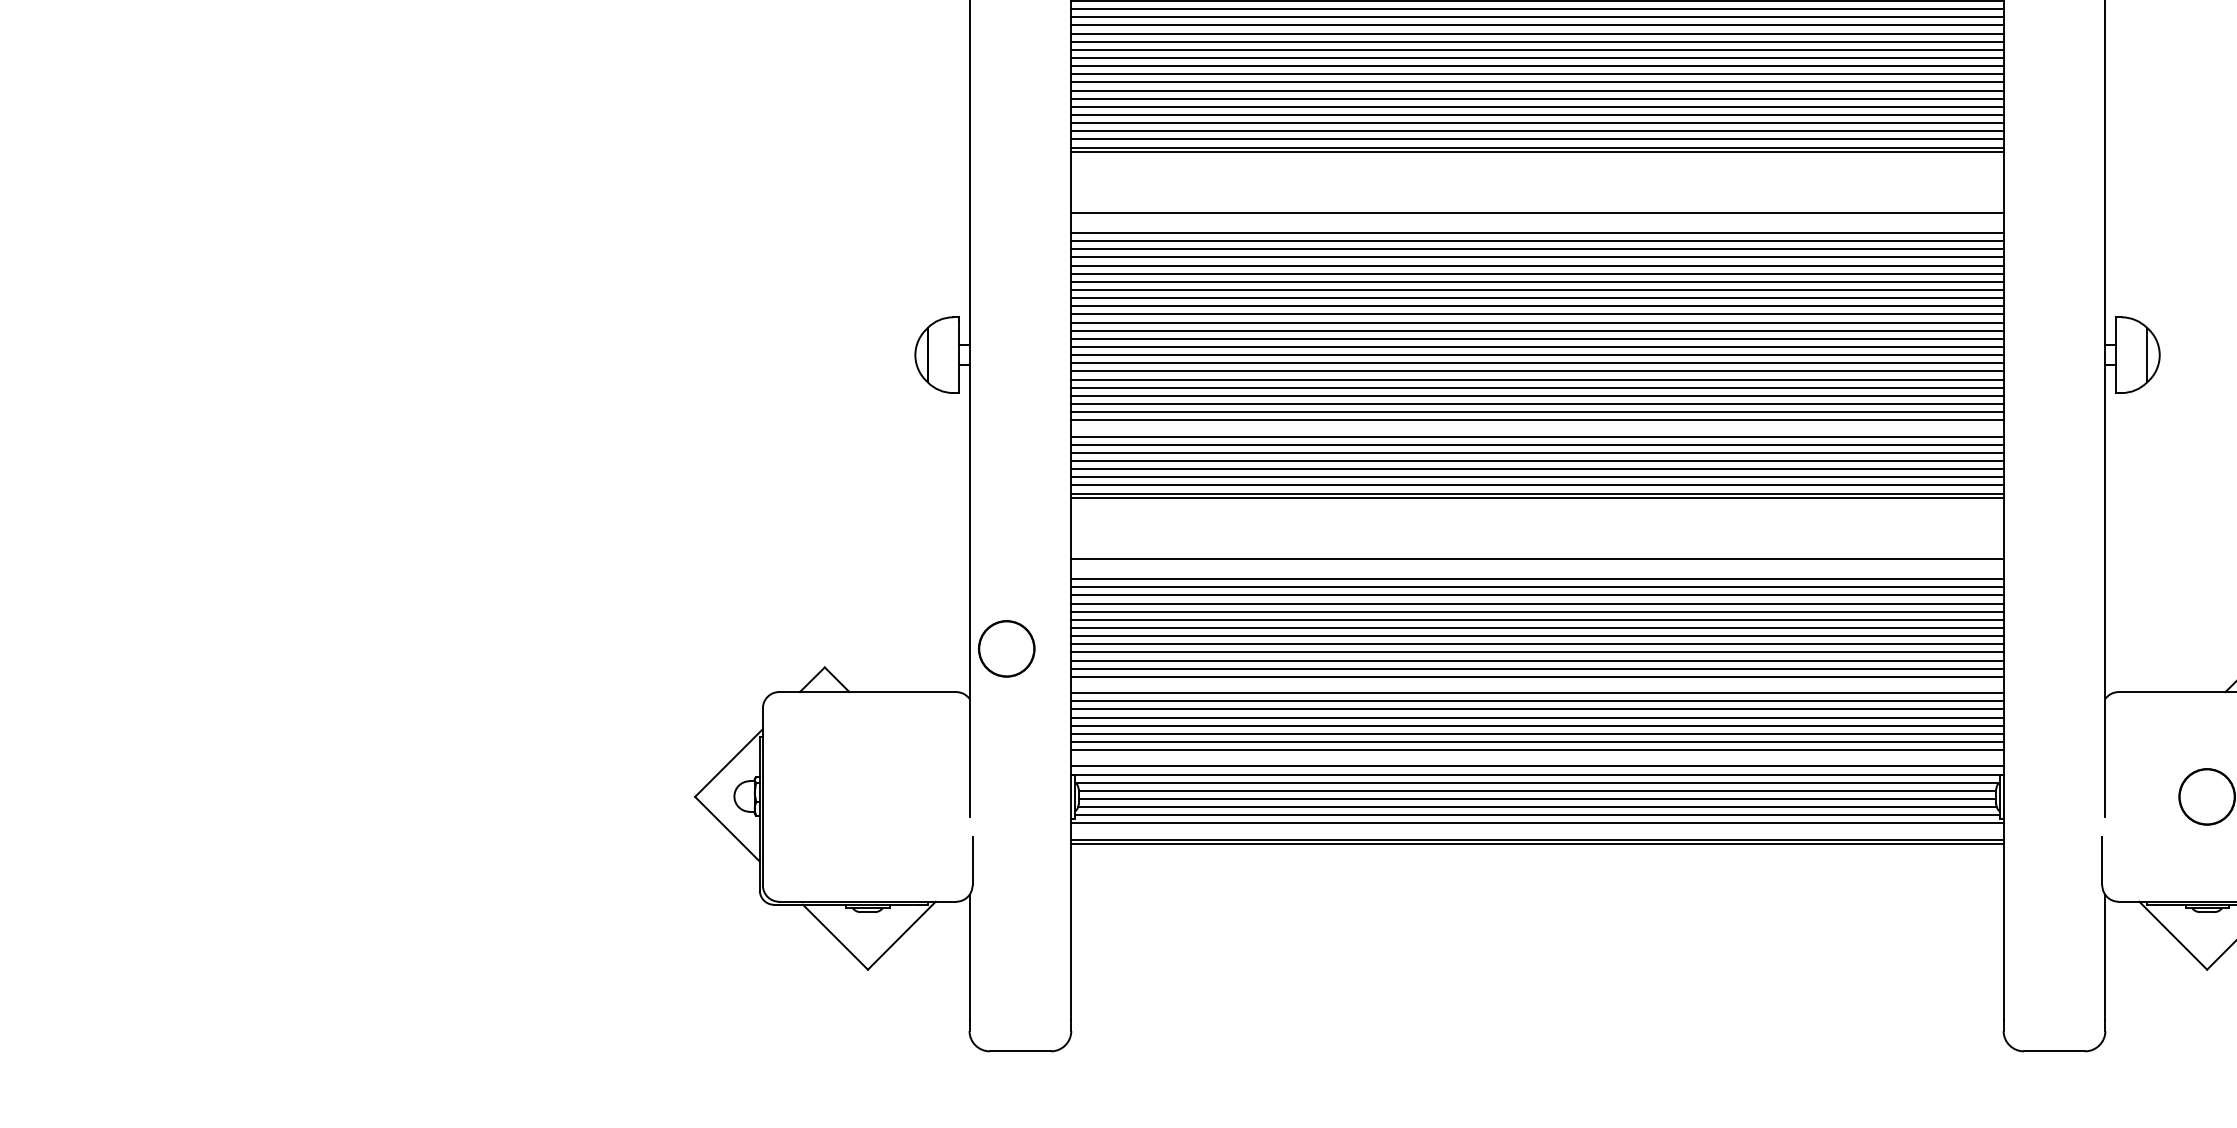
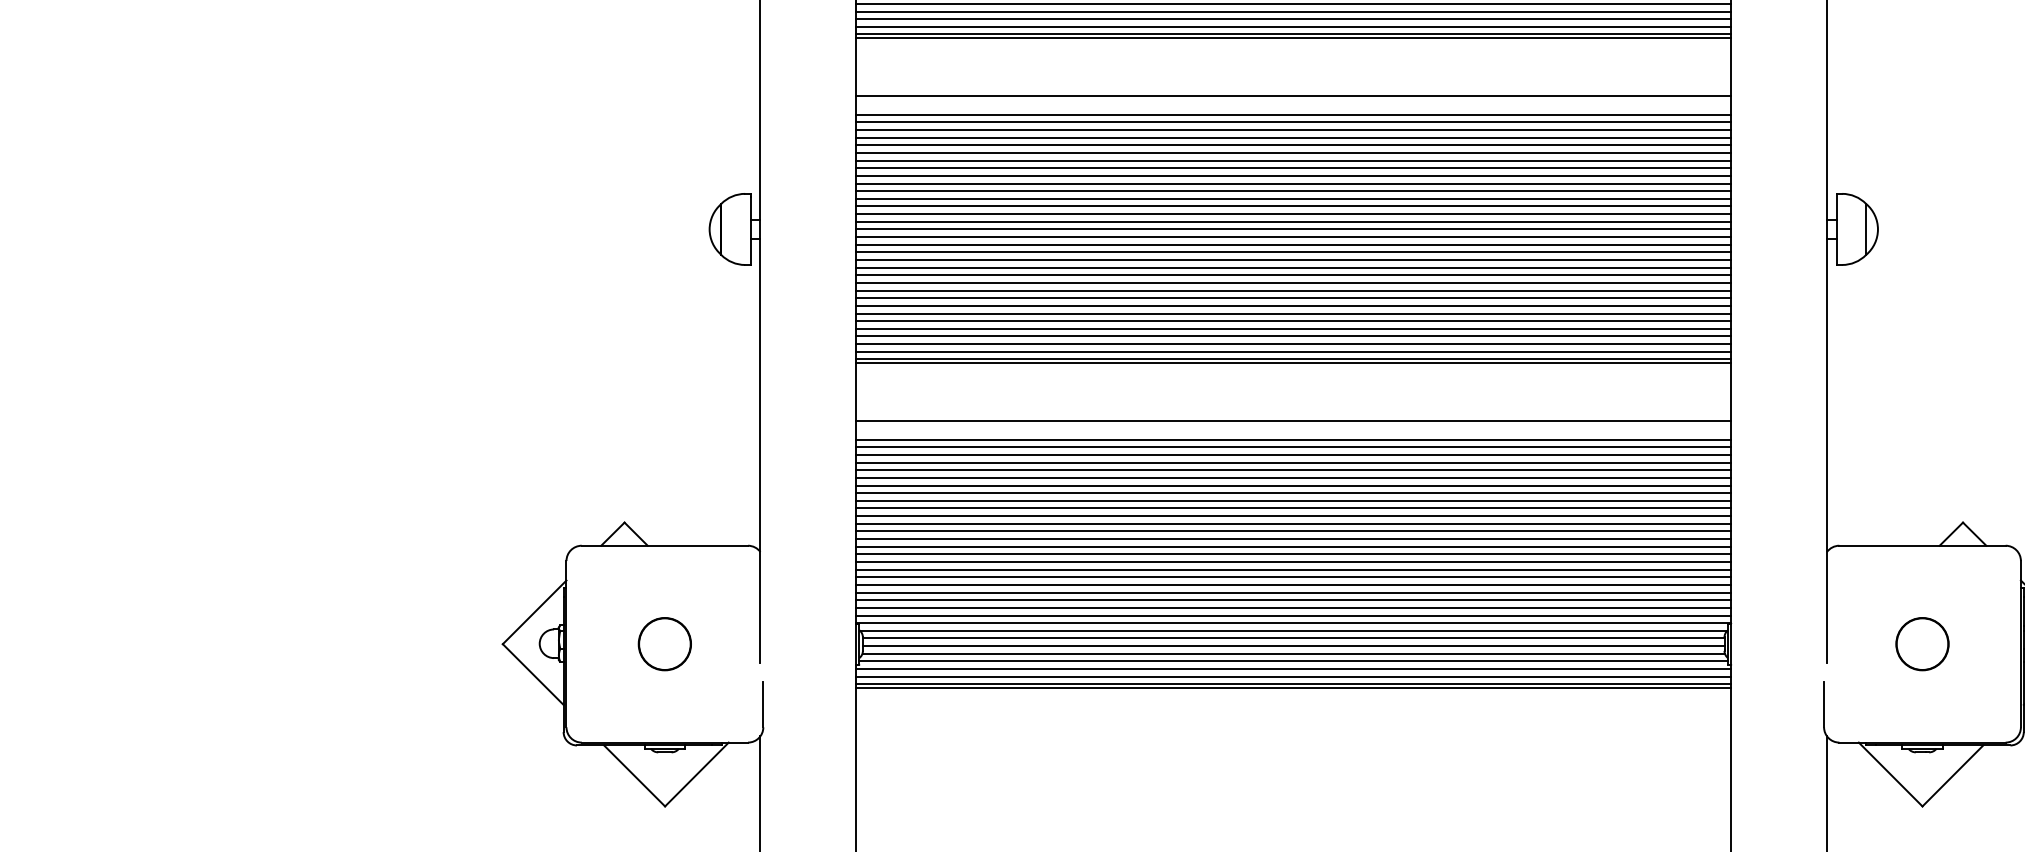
line: (1537, 428) -> (1293, 298), added
circle: (1006, 648) -> (664, 643), moved
line: (1537, 684) -> (1293, 538), added
line: (1537, 758) -> (1293, 608), added
line: (1537, 831) -> (1293, 676), added

